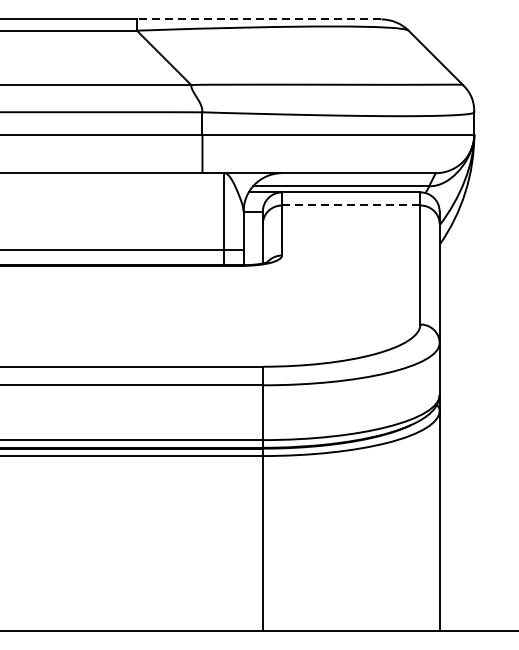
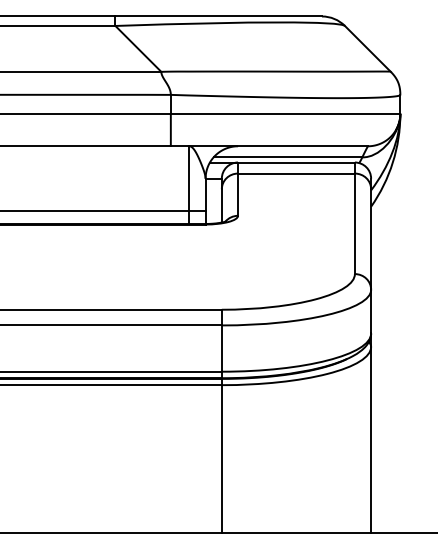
line: (258, 19) -> (218, 16), dashed -> solid
line: (350, 205) -> (295, 173), dashed -> solid

